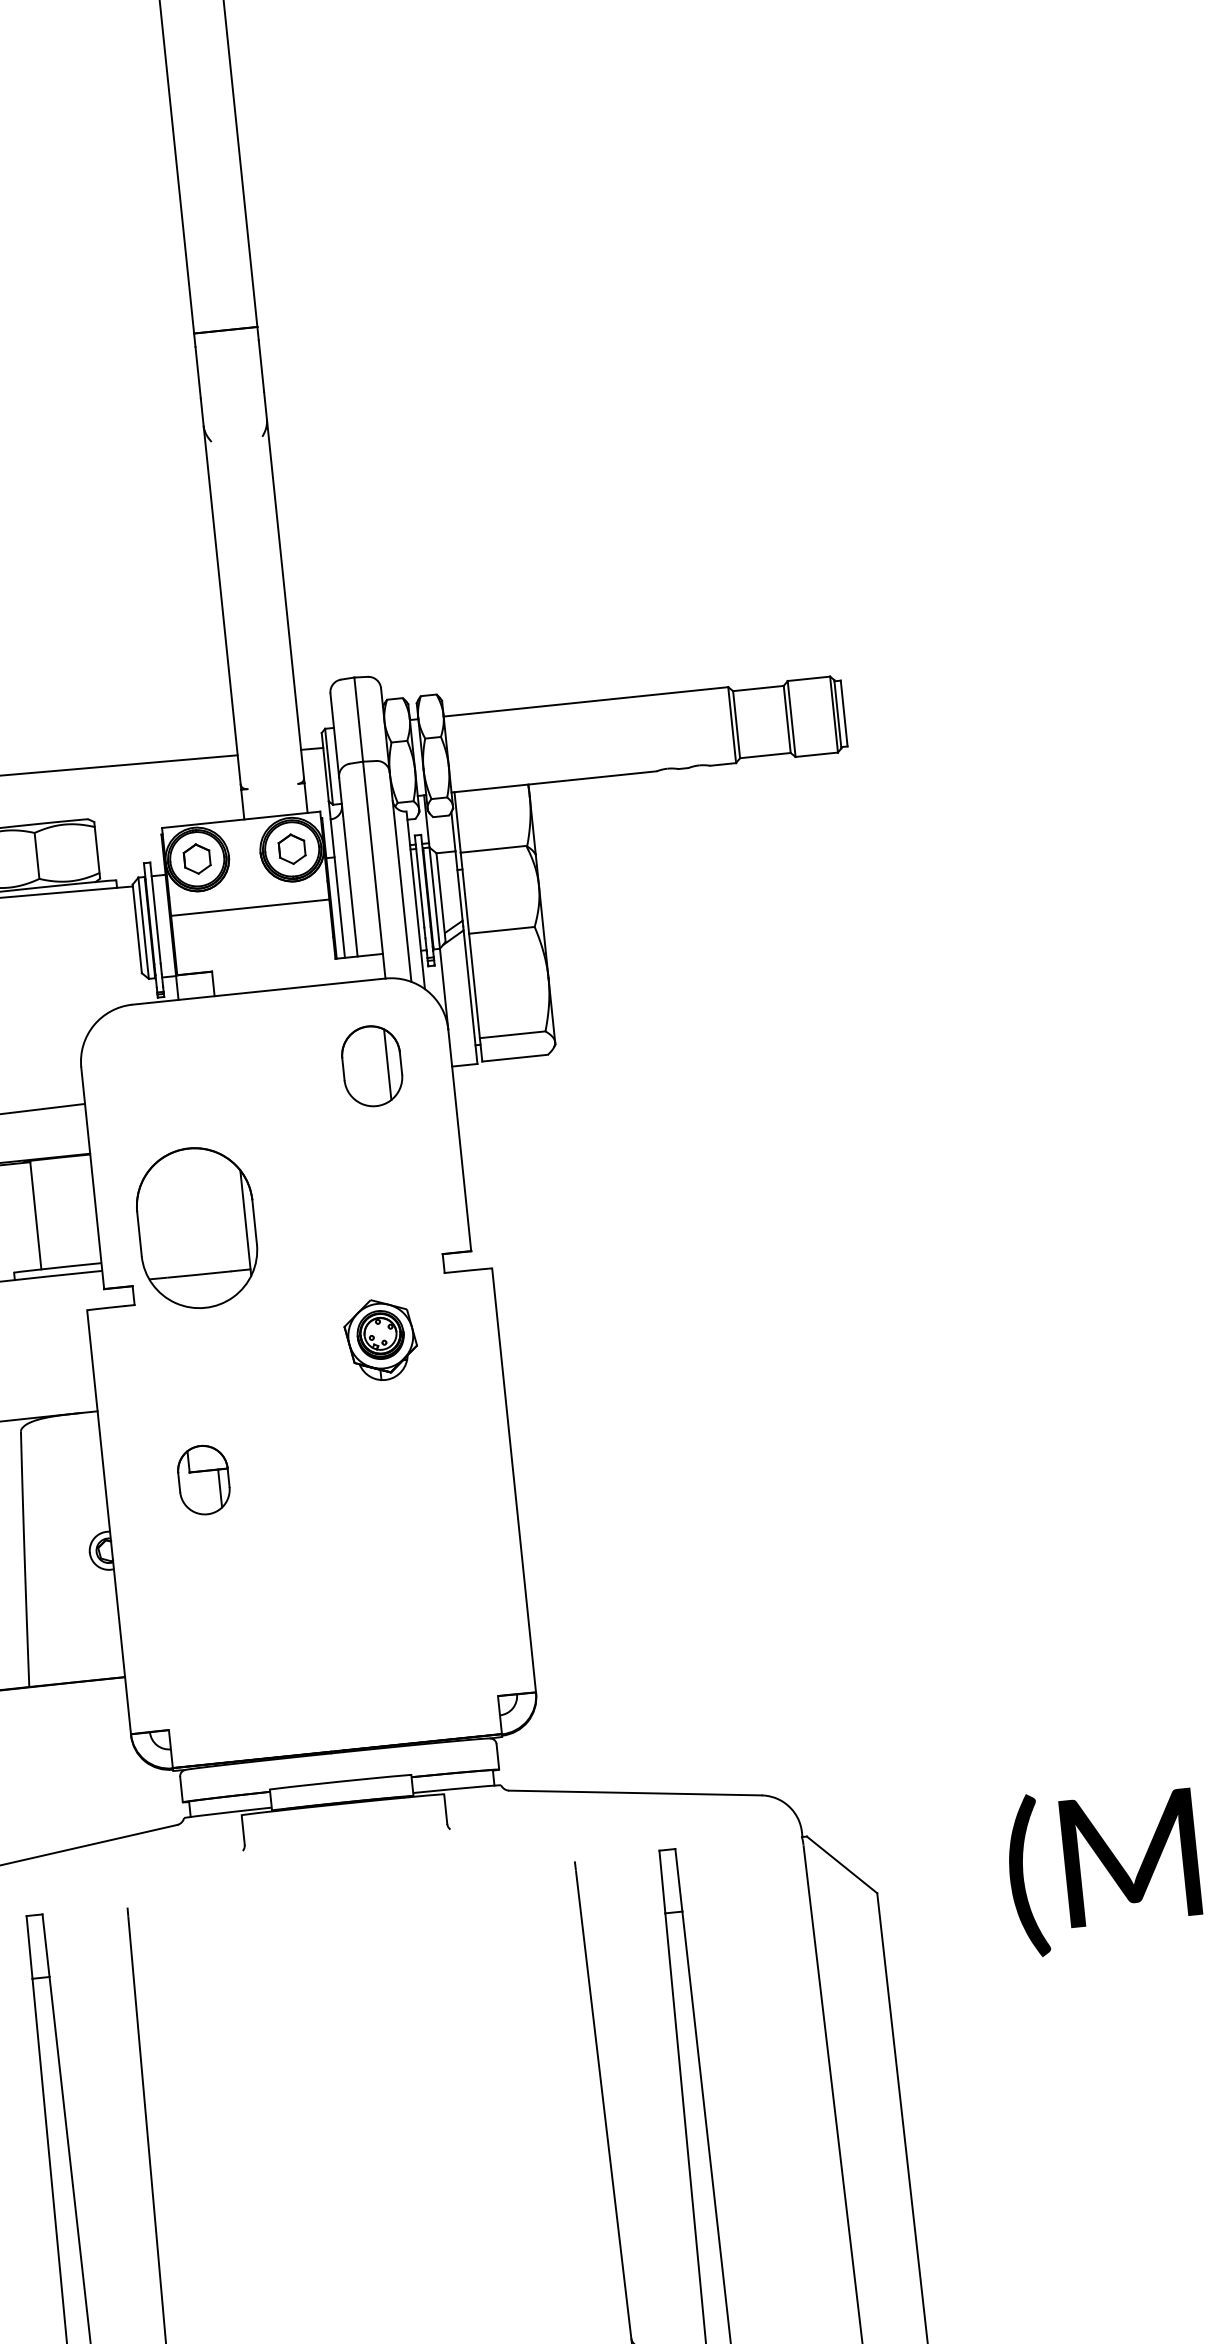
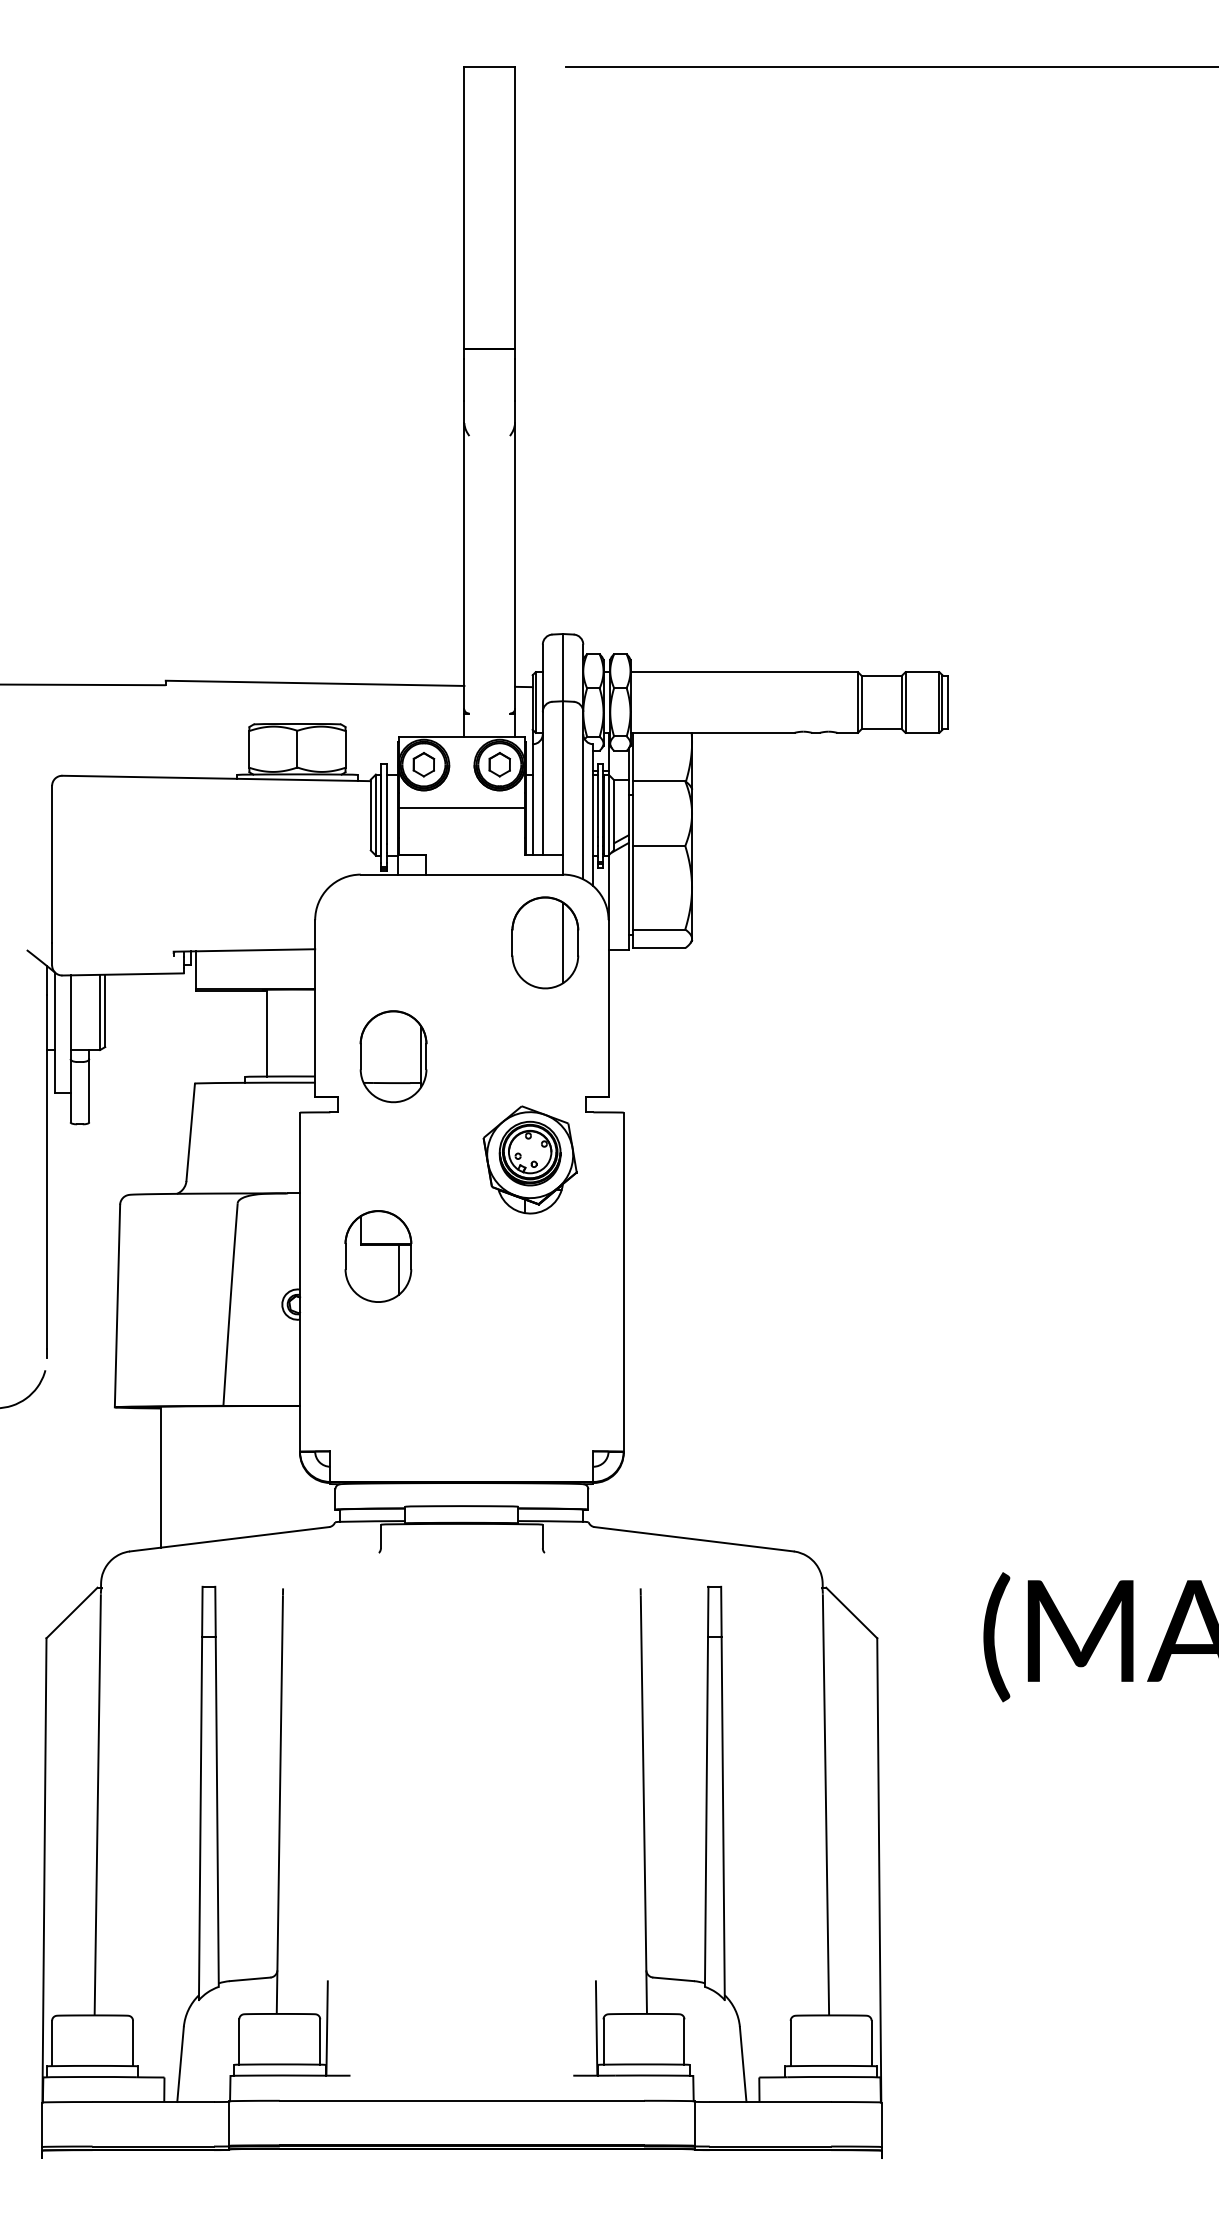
part: (372, 1065) -> (545, 942), size x1.43
part: (196, 1227) -> (393, 1056), size x0.71
part: (380, 1339) -> (529, 1159), size x1.67
part: (203, 1480) -> (378, 1256), size x1.67

